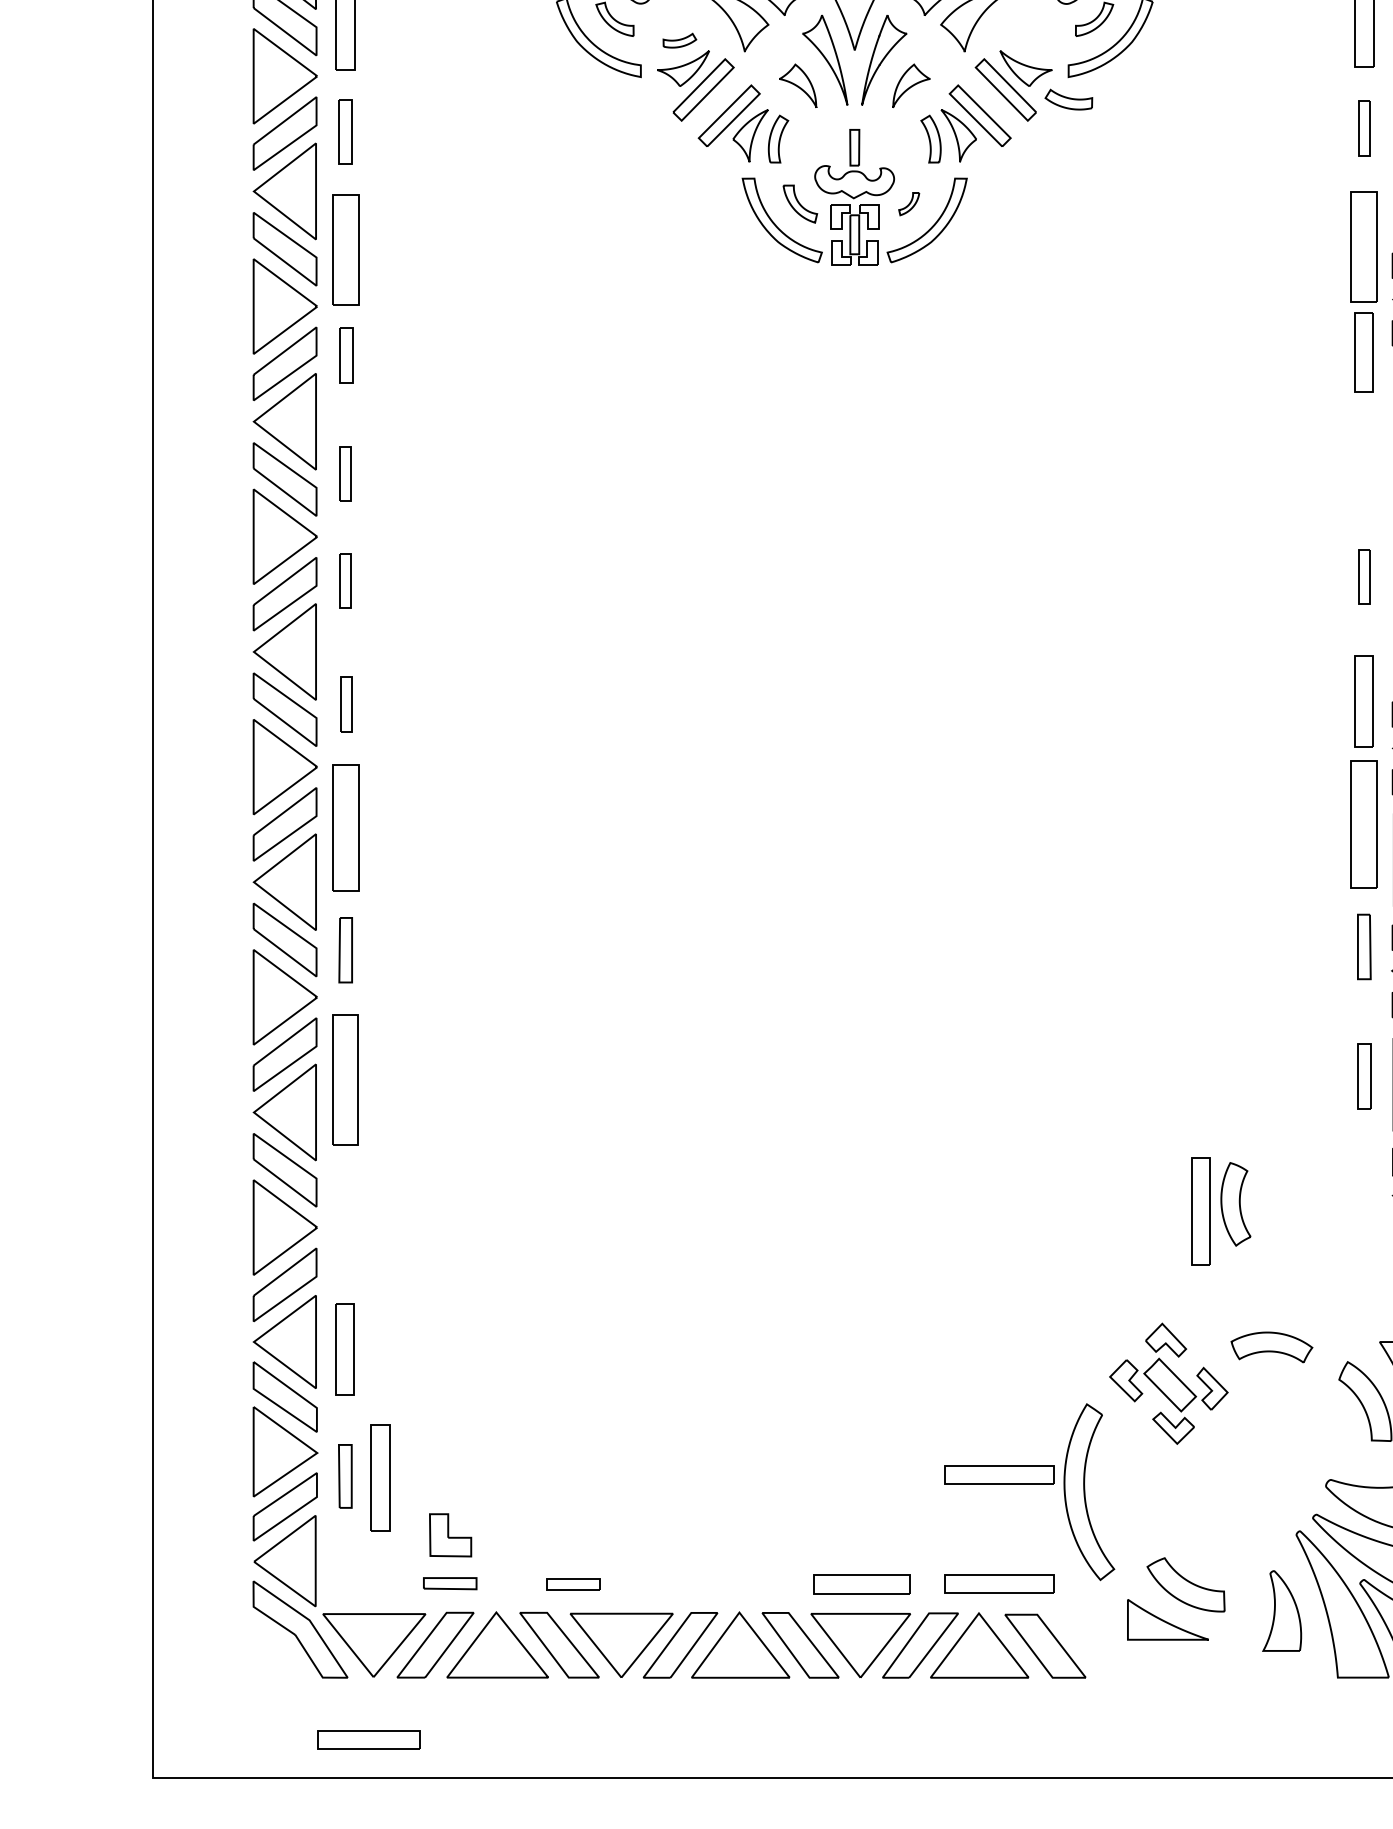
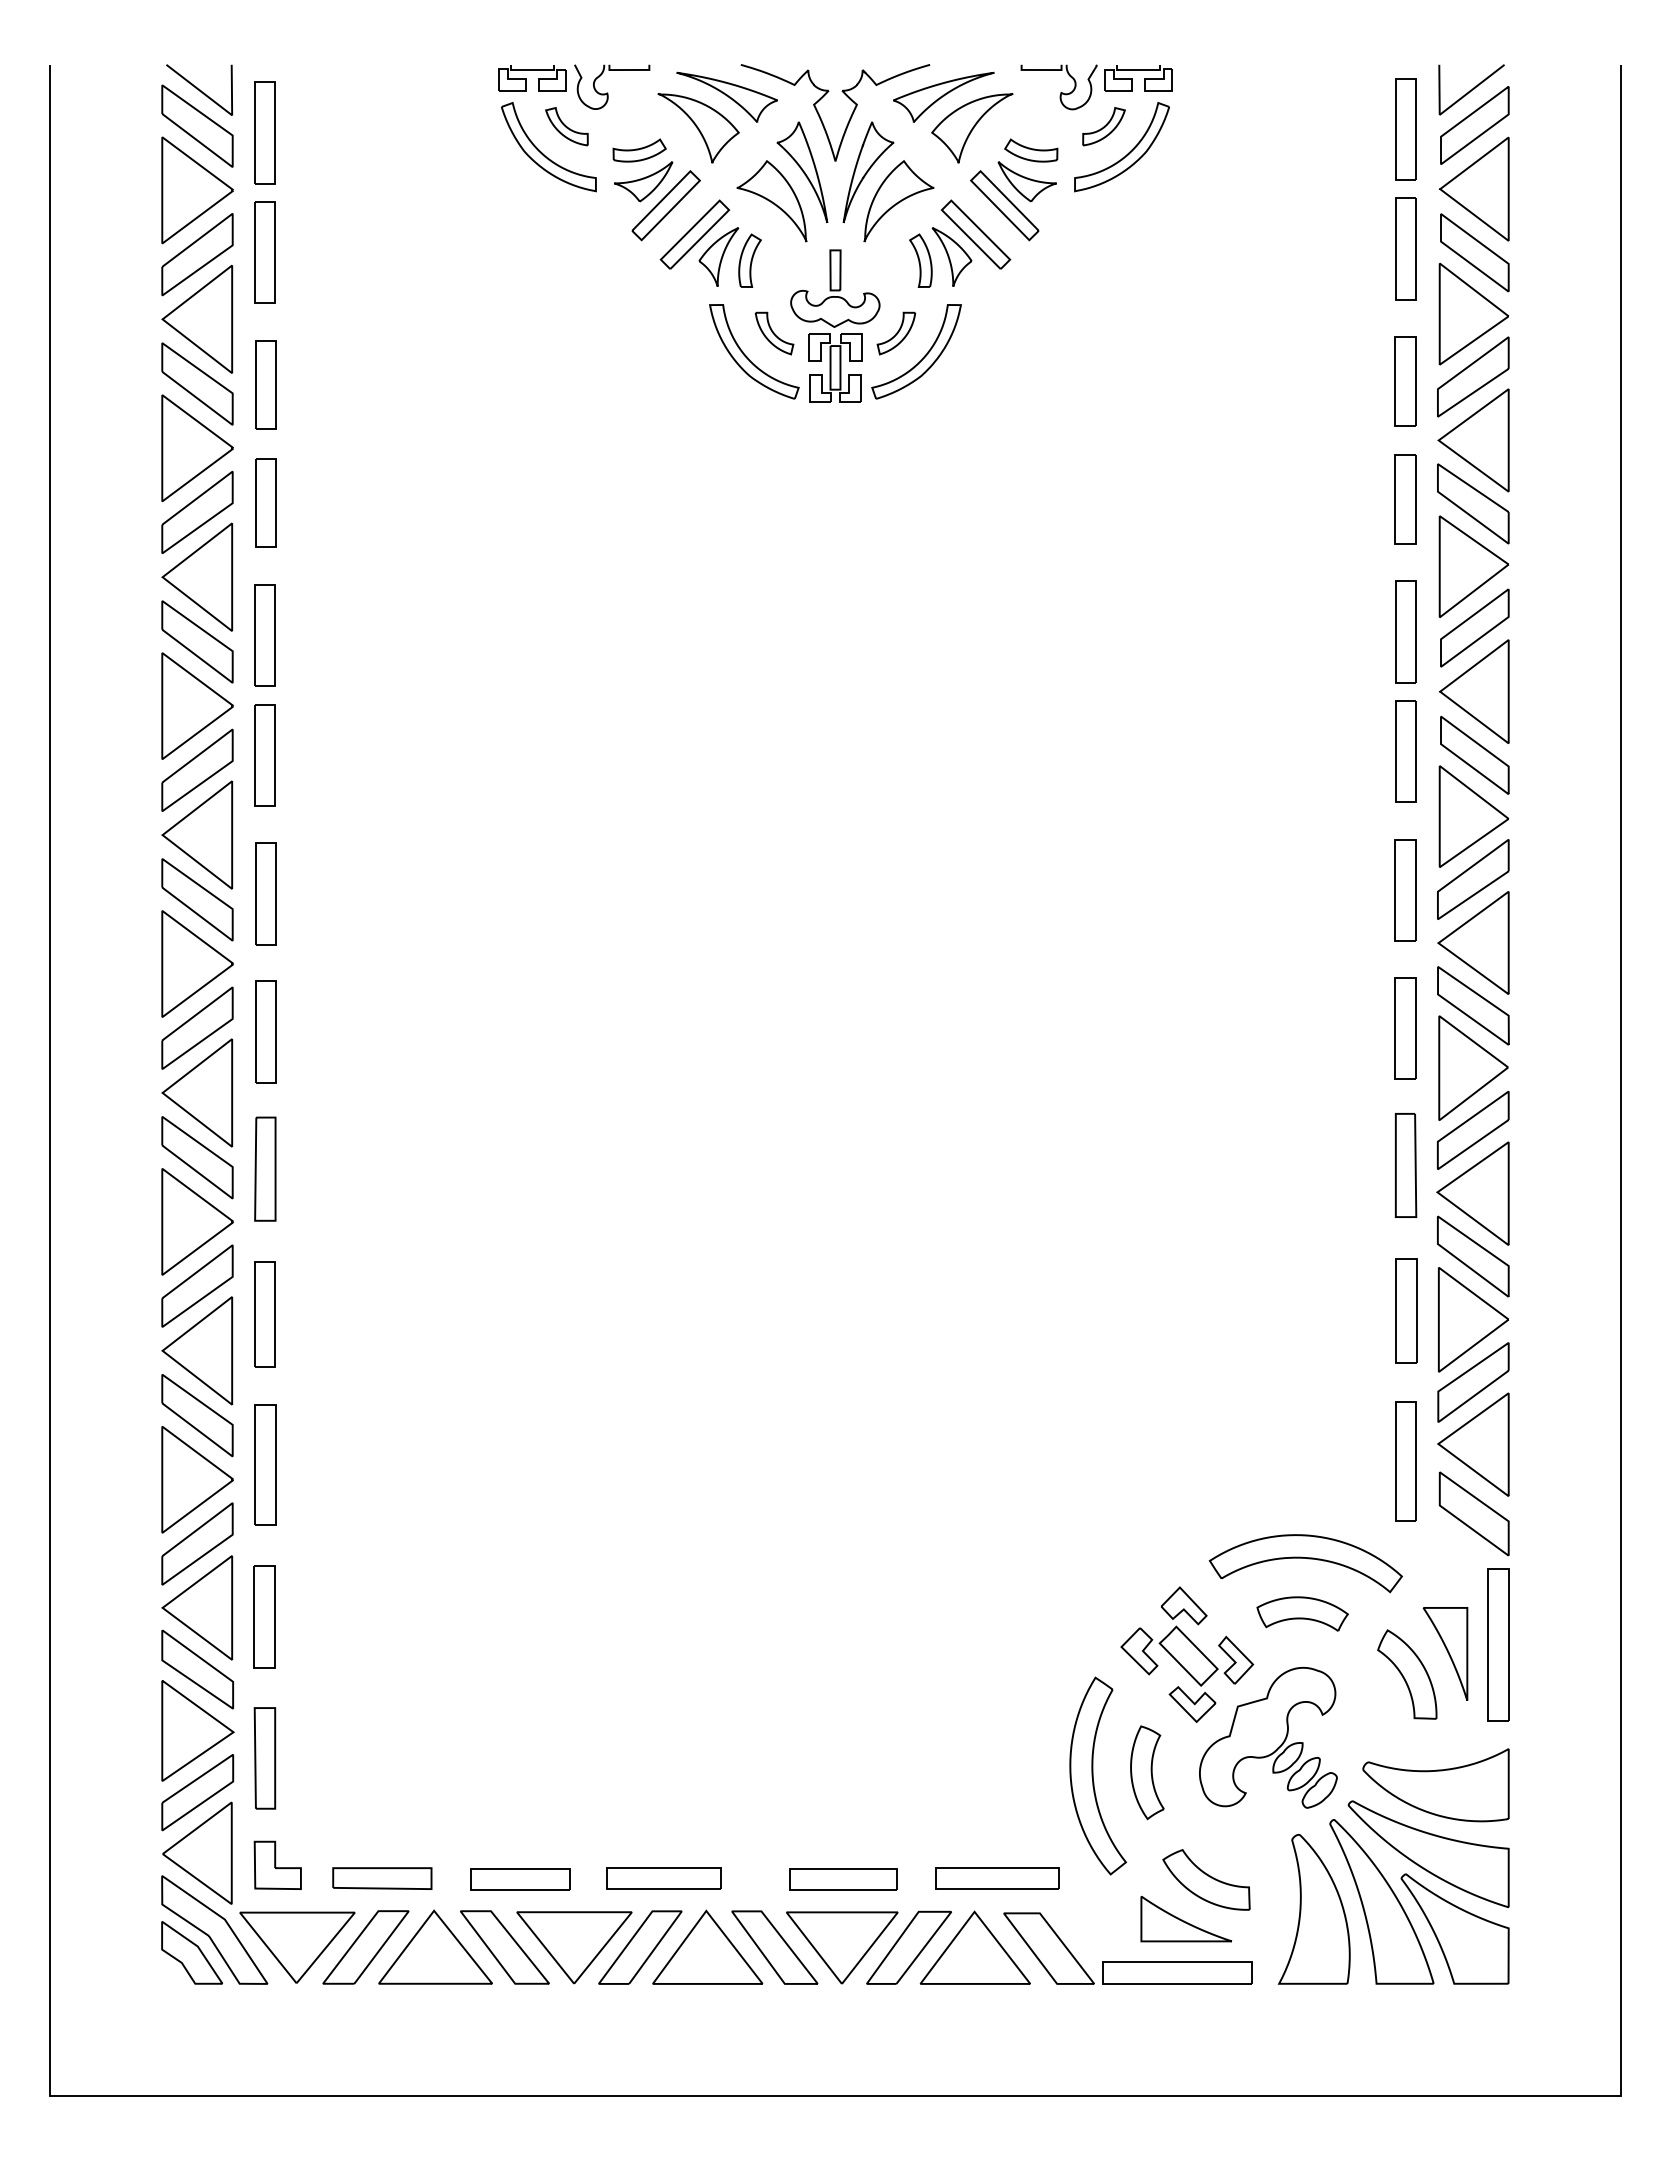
part: (679, 40) -> (639, 150), size x1.43
part: (797, 86) -> (771, 201), size x1.67
part: (911, 86) -> (898, 201), size x1.67
part: (1069, 99) -> (1031, 150), moved
part: (1363, 128) -> (1405, 248), size x1.67
part: (344, 131) -> (264, 252), size x1.43
part: (909, 204) -> (896, 333), size x1.67
part: (1363, 246) -> (1405, 381), size x0.71
part: (345, 249) -> (265, 384), size x0.71
part: (345, 354) -> (265, 502), size x1.43
part: (1363, 470) -> (1405, 631), added
part: (344, 473) -> (264, 635), size x1.67
part: (1363, 577) -> (1405, 751), size x1.67
part: (344, 580) -> (264, 755), size x1.67
part: (345, 704) -> (265, 893), size x1.67
part: (1363, 824) -> (1405, 1028), size x0.71
part: (345, 827) -> (265, 1031), size x0.71
part: (1364, 946) -> (1406, 1165), size x1.43
part: (345, 949) -> (265, 1168), size x1.43
part: (1364, 1076) -> (1406, 1310), size x1.43
part: (344, 1080) -> (264, 1314), size x0.71
part: (1236, 1204) -> (1147, 1772), moved
part: (1200, 1211) -> (1405, 1461), moved
part: (1274, 1302) -> (1305, 1563), added
part: (1241, 1457) -> (1268, 1737), added
part: (999, 1474) -> (997, 1756), removed
part: (344, 1476) -> (264, 1758), size x1.43
part: (380, 1477) -> (265, 1464), moved
part: (450, 1534) -> (277, 1864), moved
part: (450, 1583) -> (382, 1878), size x1.67
part: (573, 1584) -> (520, 1879), size x1.67
part: (1281, 1610) -> (1313, 1908), size x1.67
part: (279, 1649) -> (191, 1952), added
part: (1160, 1667) -> (1177, 1972), added
part: (368, 1739) -> (663, 1878), moved

